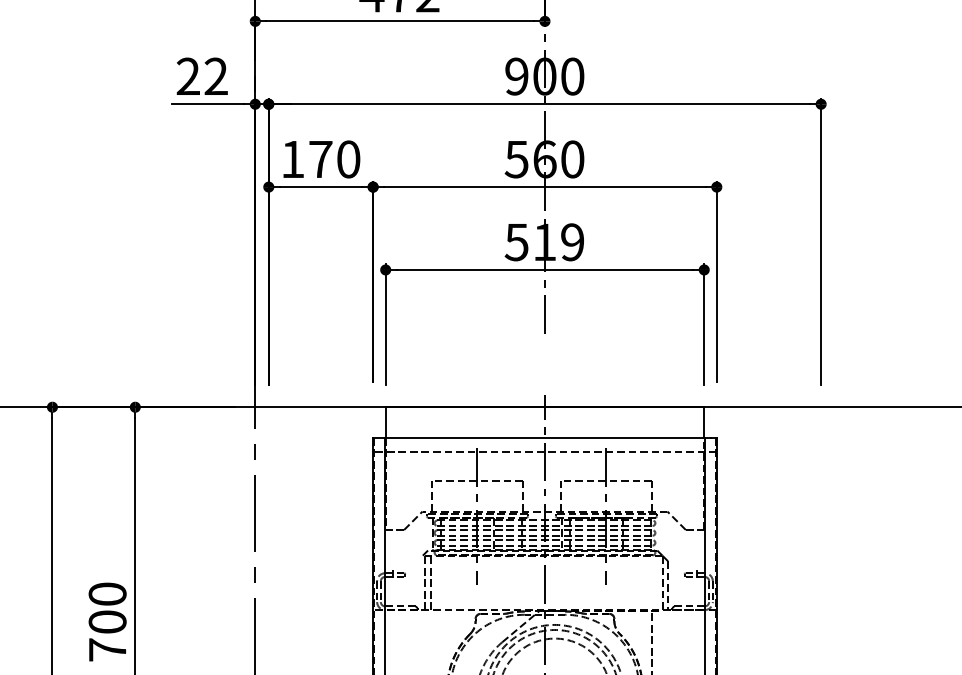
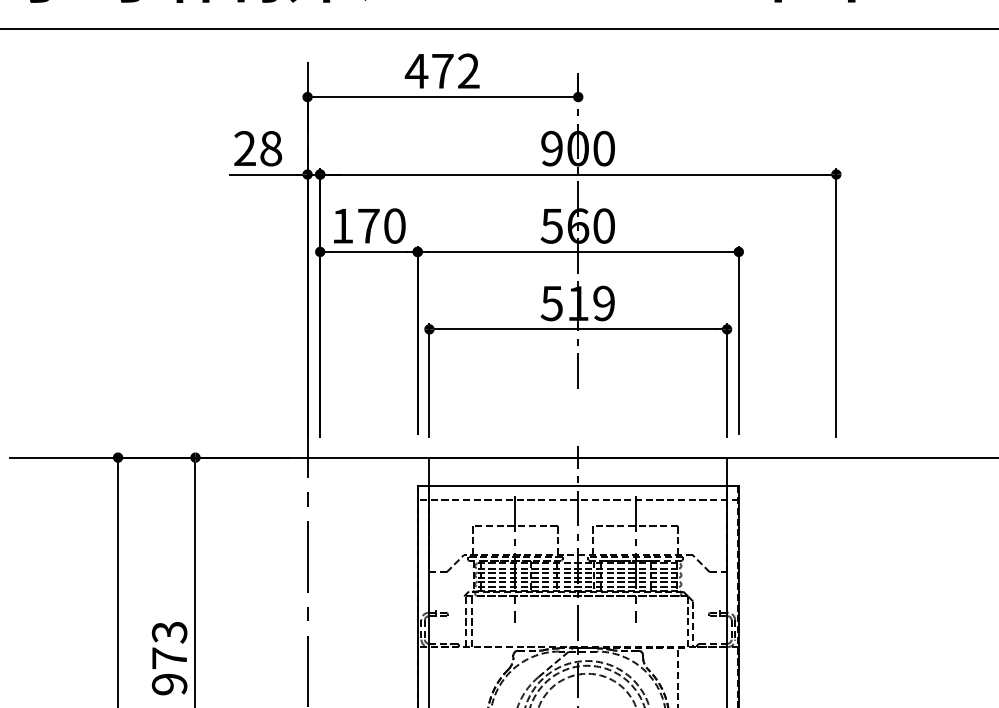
text: (216, 76) -> (271, 148), 22 -> 28
text: (107, 622) -> (169, 658), 700 -> 973

